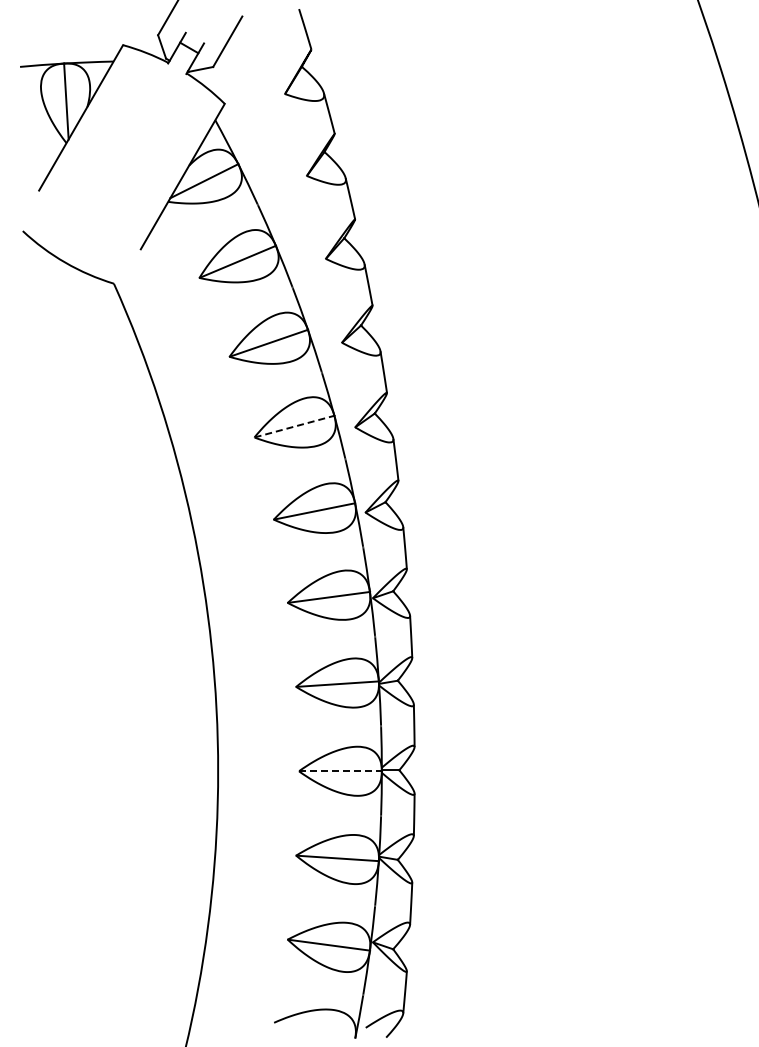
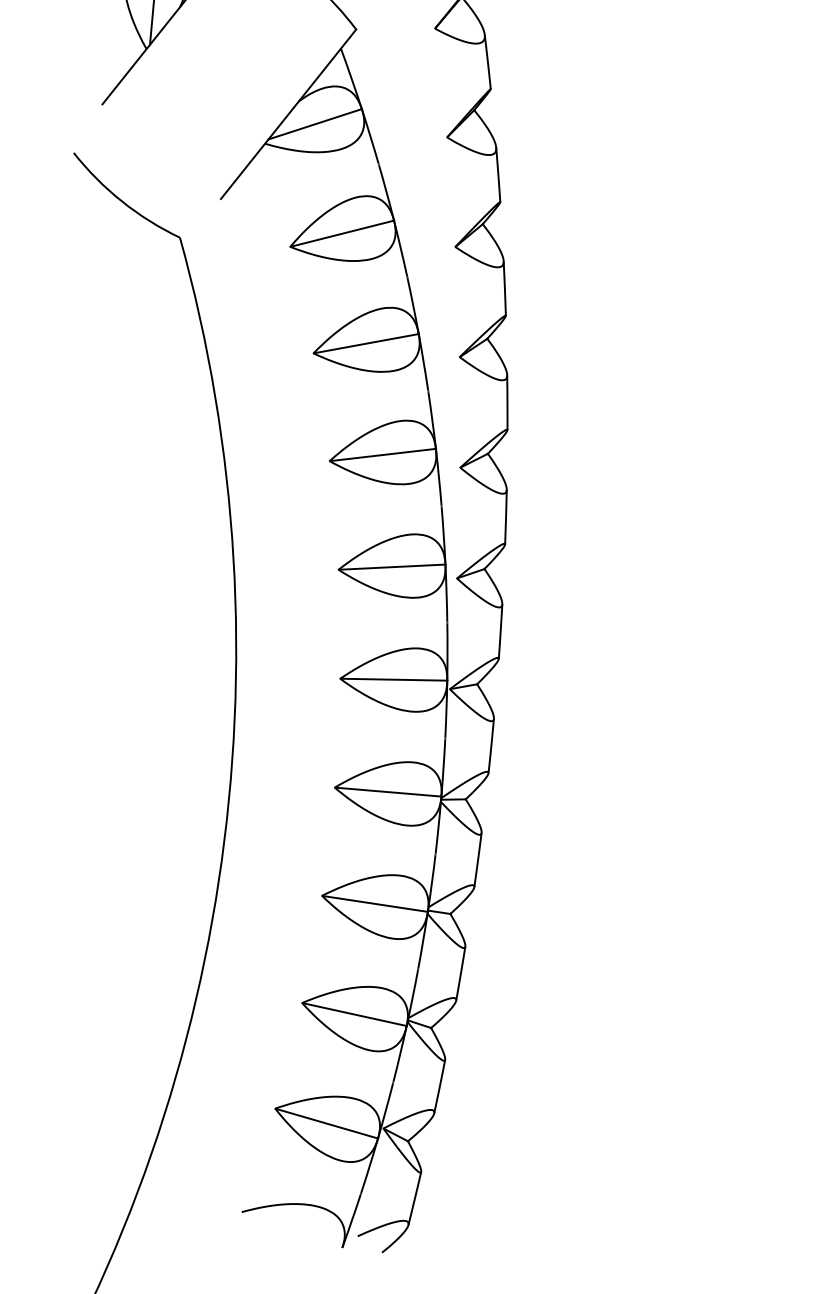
line: (294, 426) -> (382, 454), dashed -> solid
line: (340, 771) -> (375, 904), dashed -> solid

